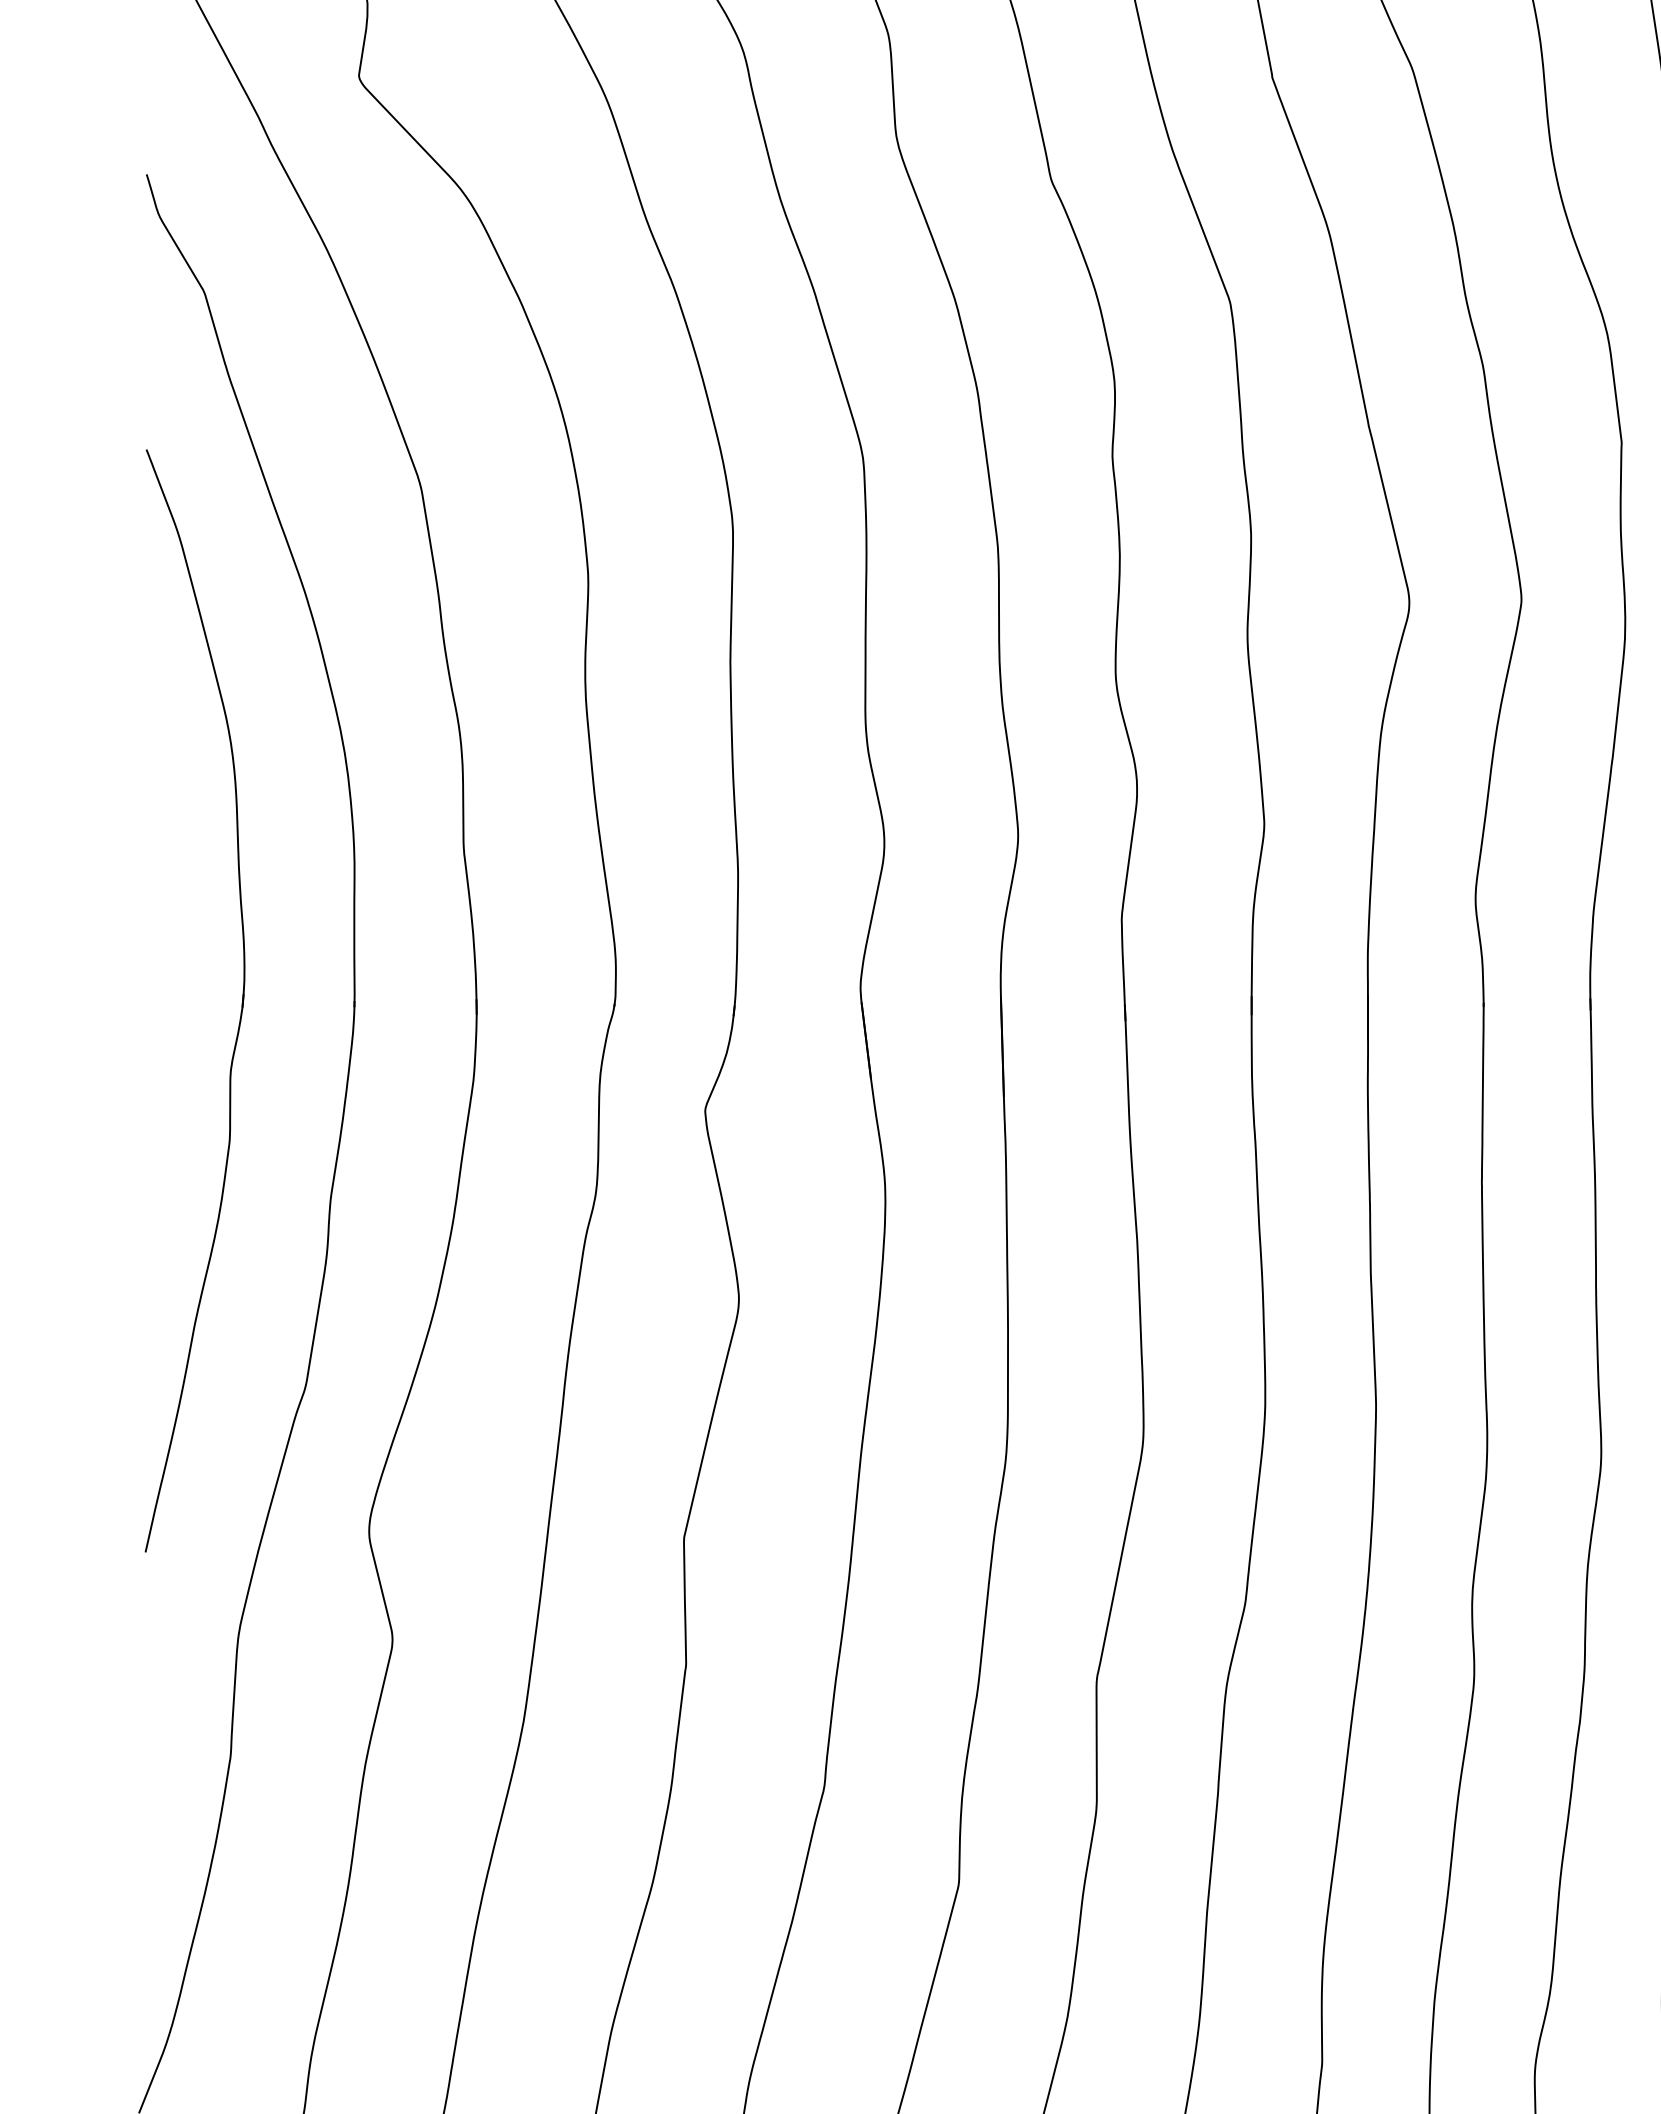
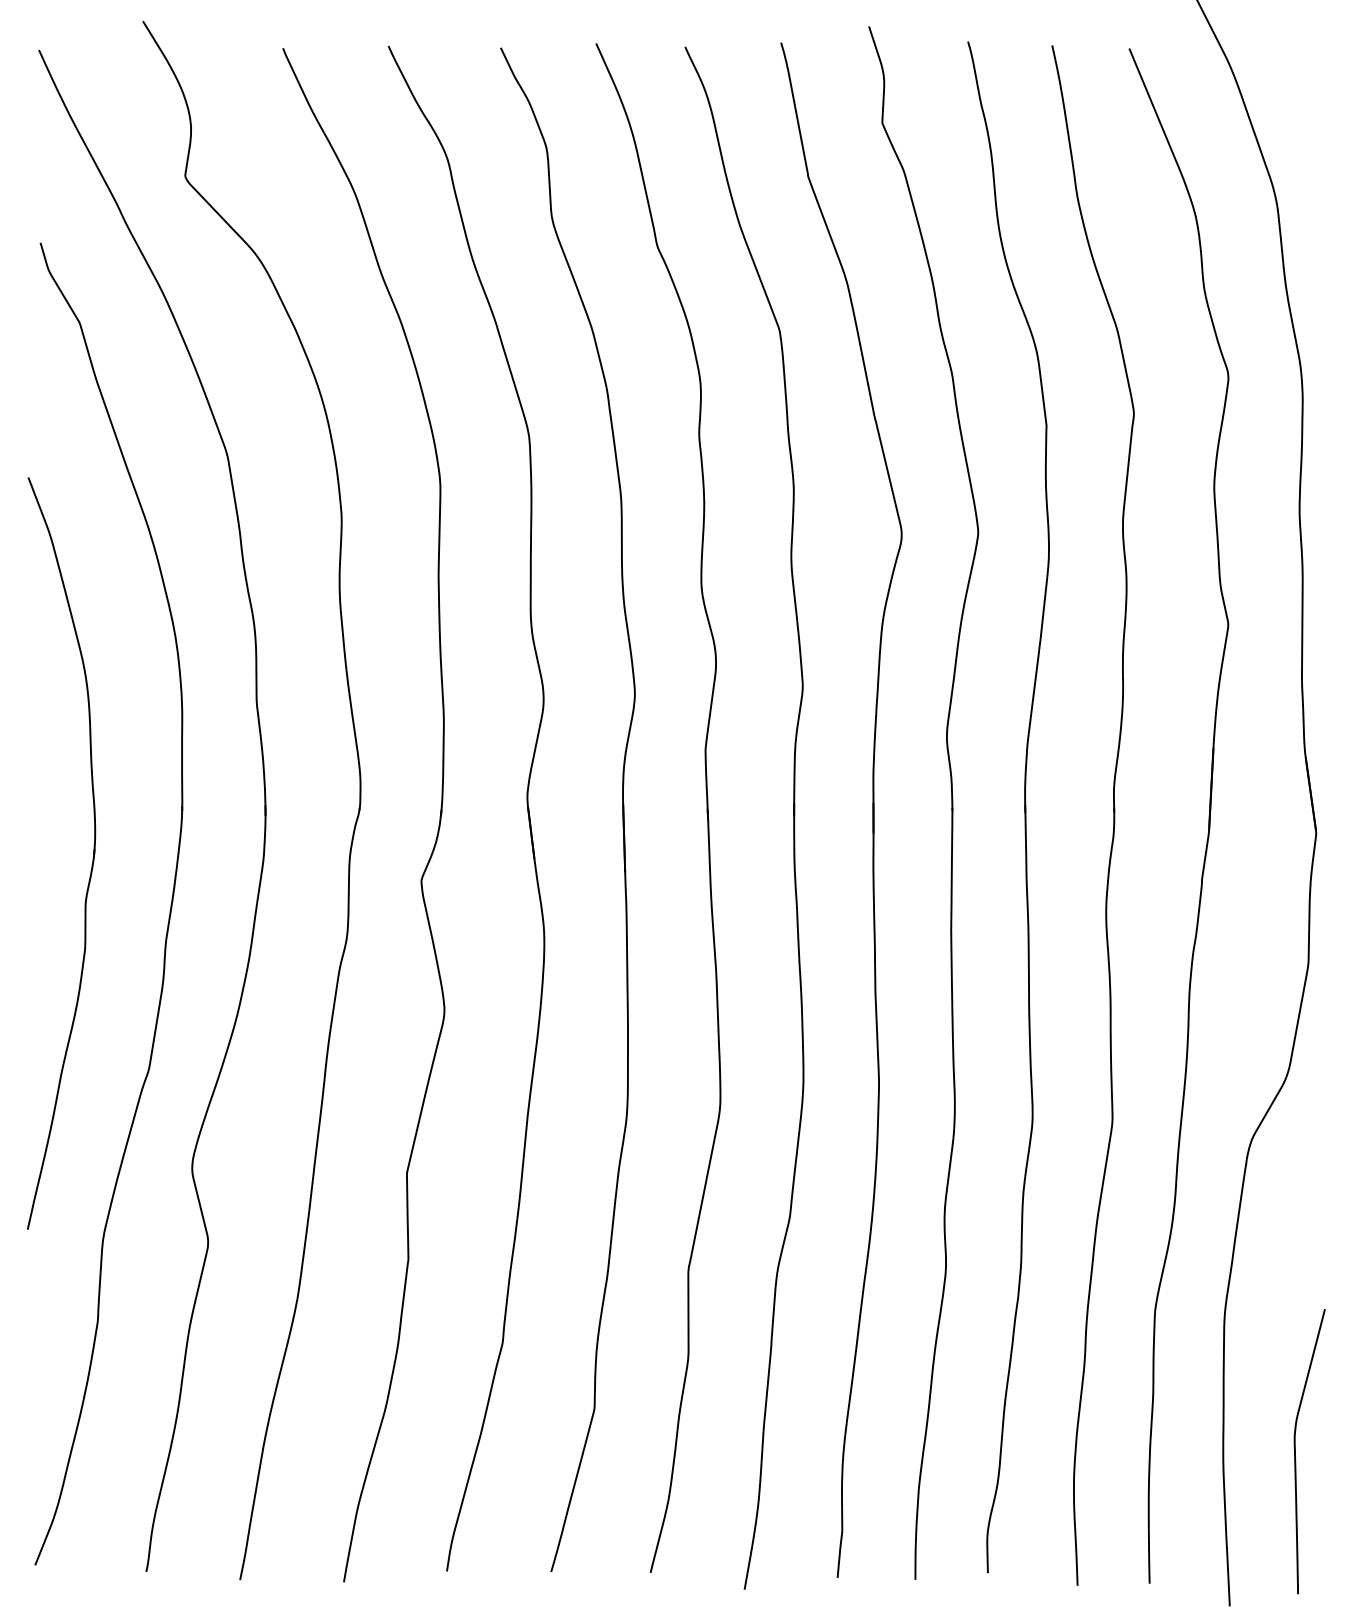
part: (240, 1006) -> (92, 857), moved

